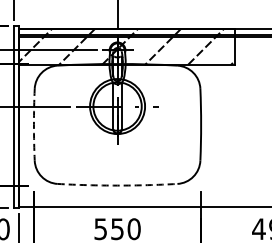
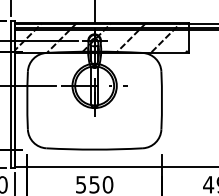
arc: (33, 124) -> (26, 100), dashed -> solid
arc: (117, 185) -> (94, 149), dashed -> solid

